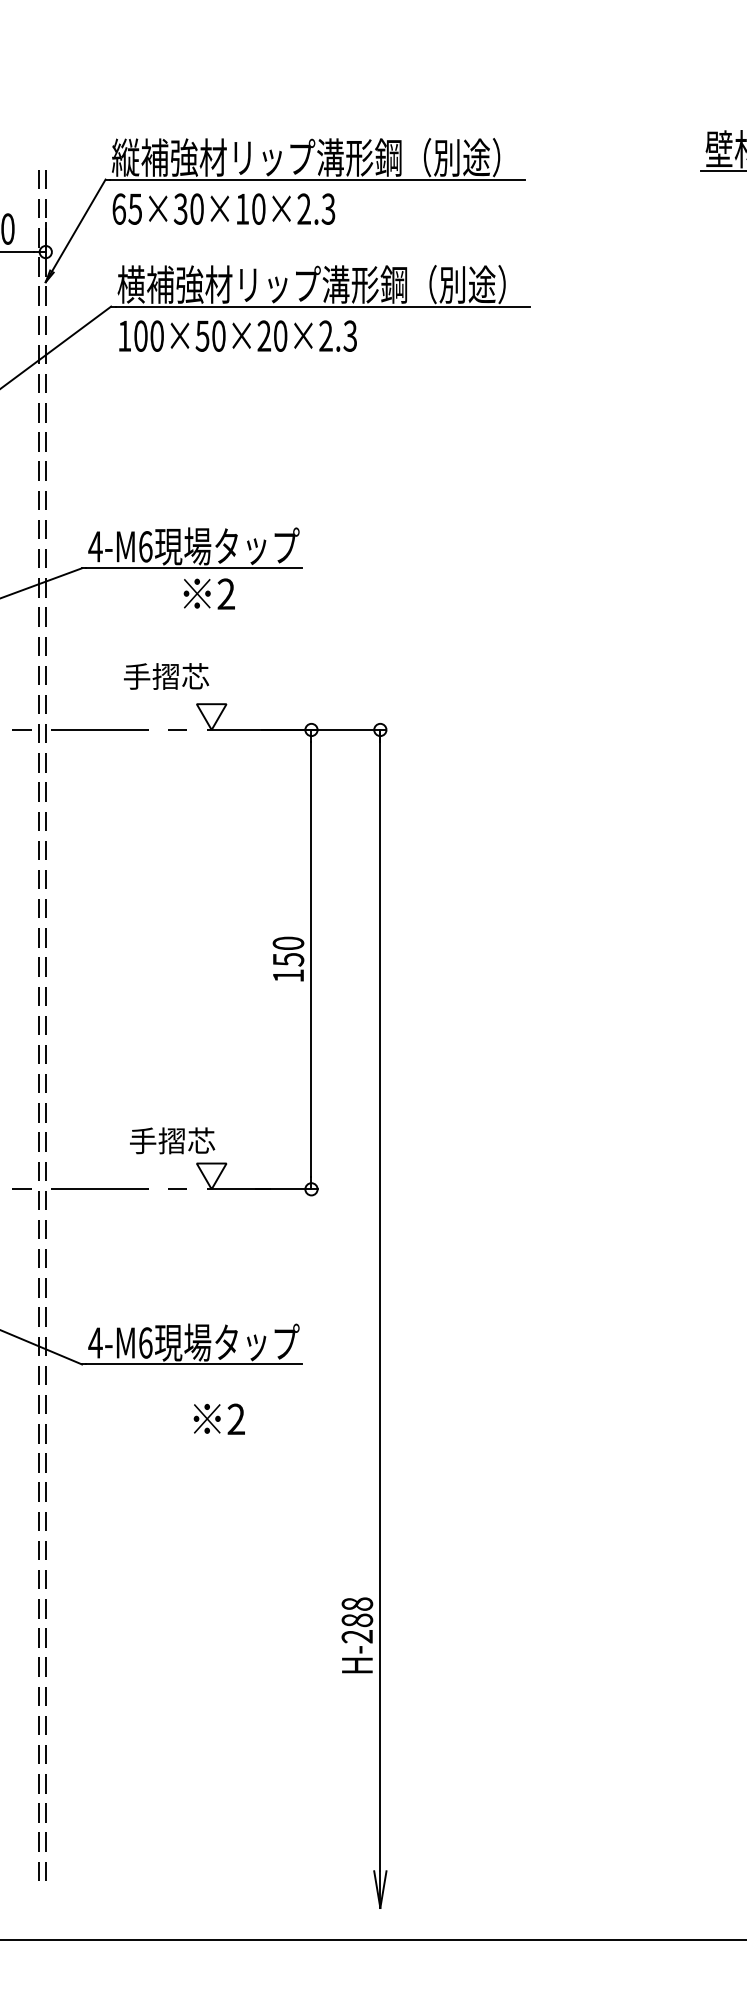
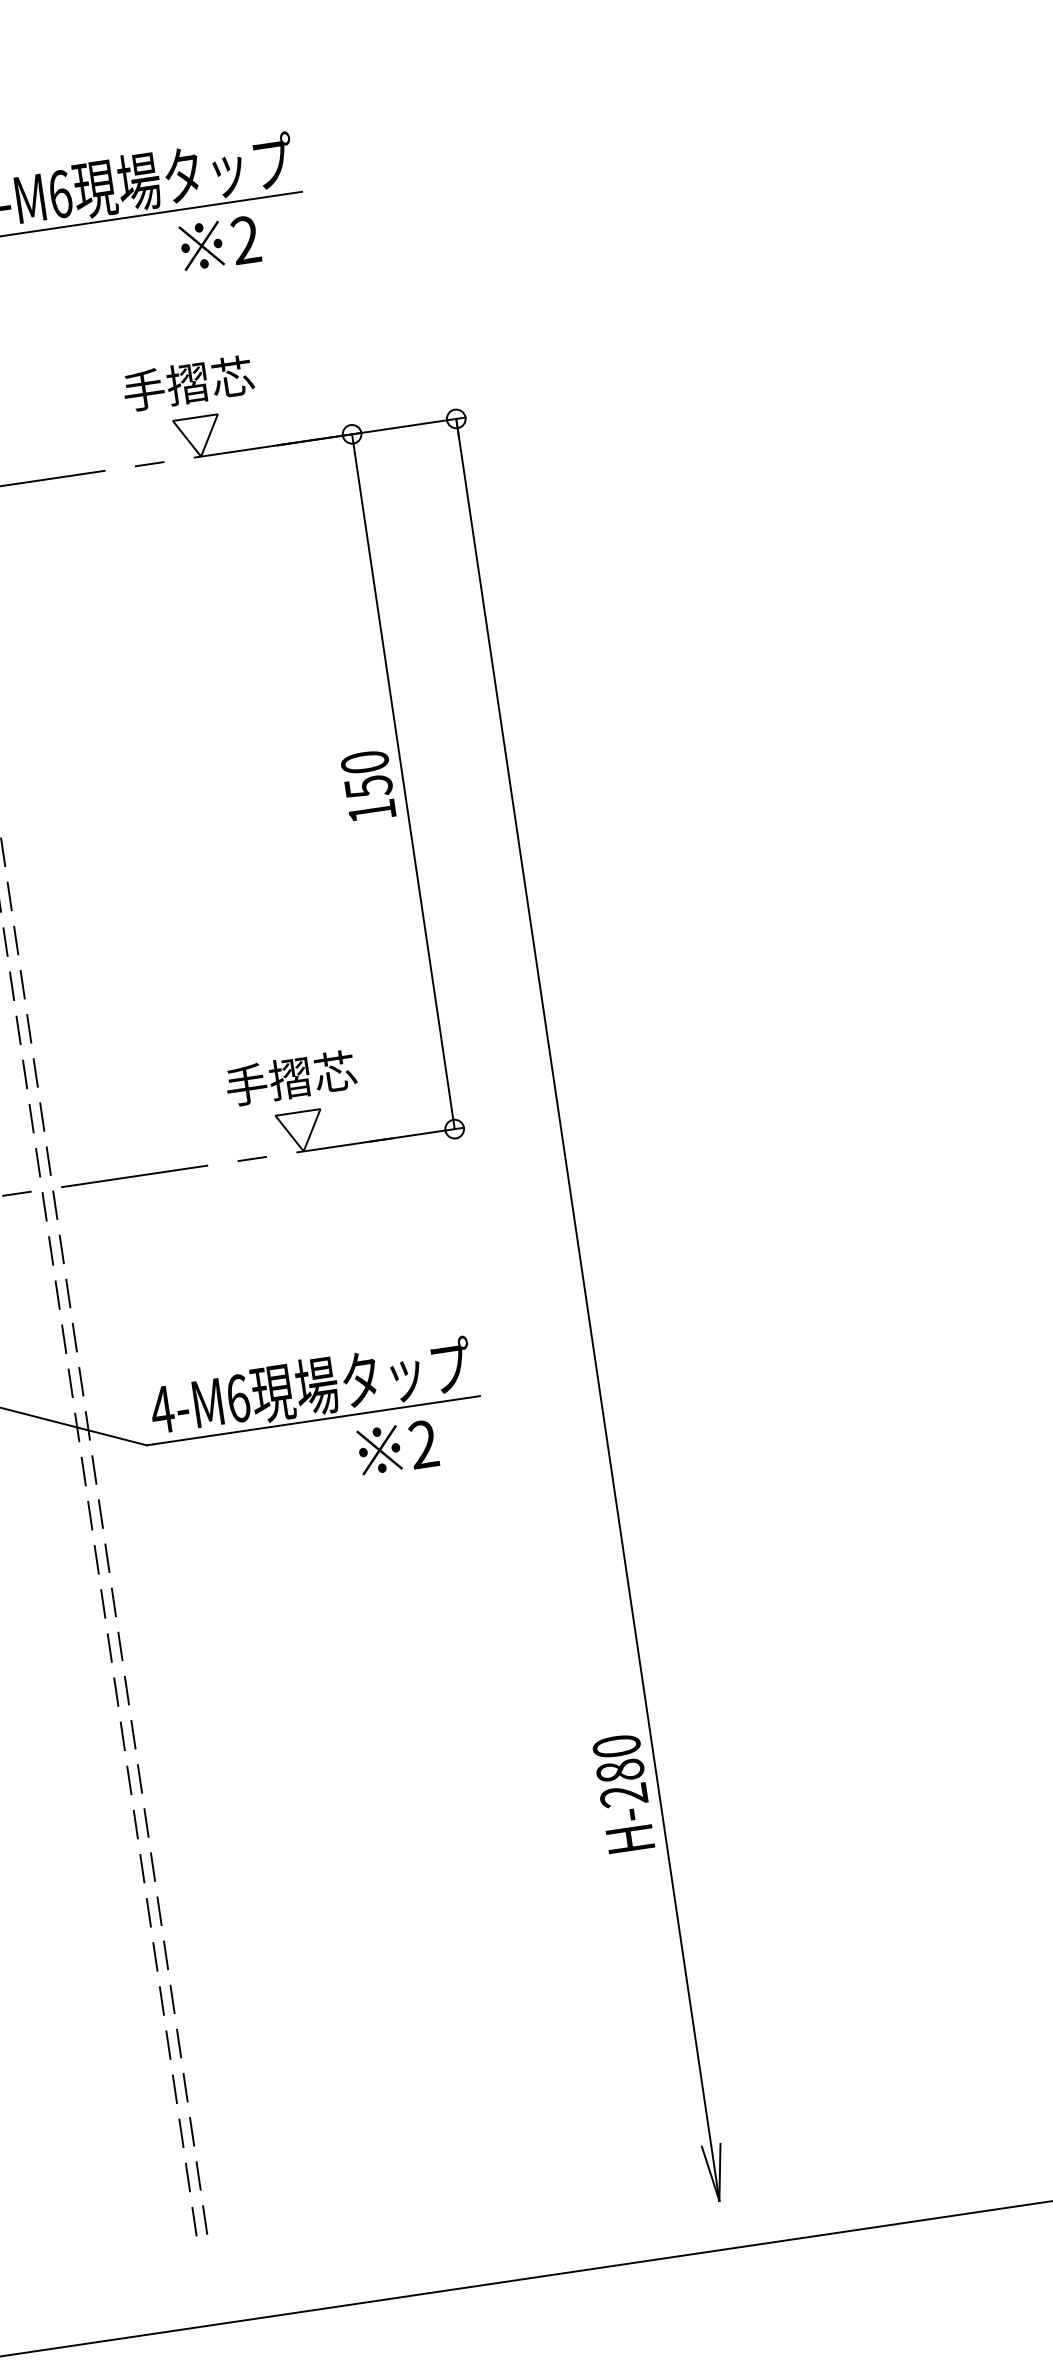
text: (208, 593) -> (218, 243), moved
text: (166, 676) -> (188, 383), moved
text: (172, 1140) -> (291, 1077), moved
text: (218, 1418) -> (396, 1447), moved
text: (356, 1603) -> (615, 1745), H-288 -> H-280

